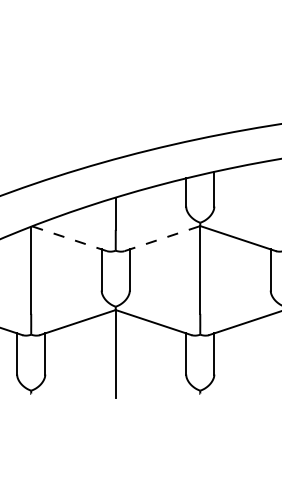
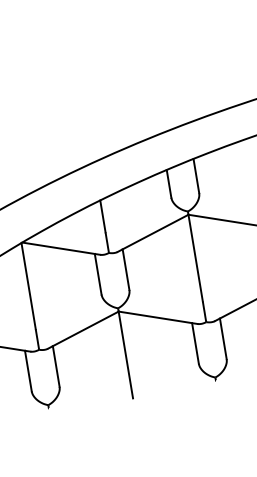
line: (70, 238) -> (62, 248), dashed -> solid
line: (162, 238) -> (153, 233), dashed -> solid

